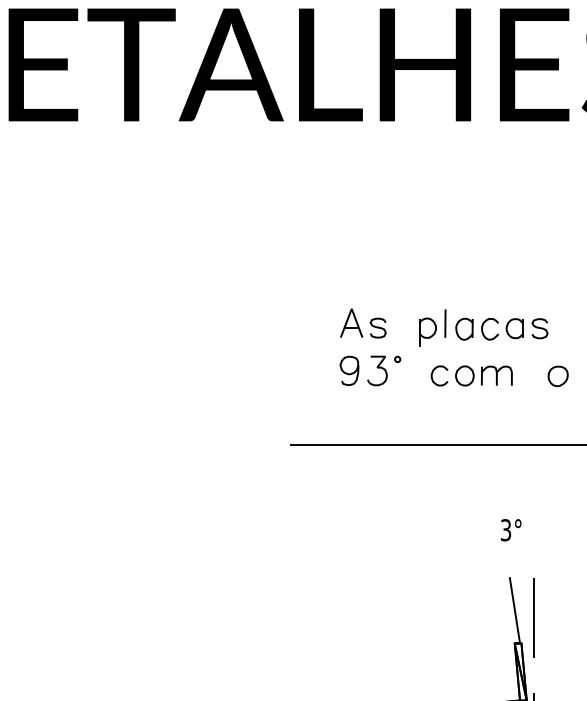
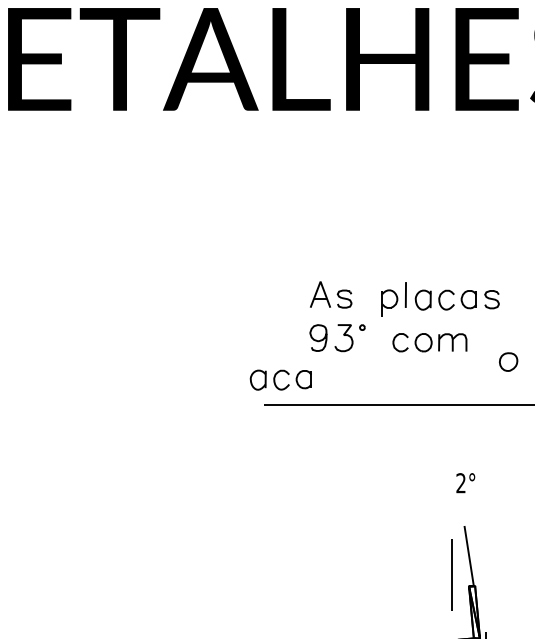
part: (558, 375) -> (508, 361), moved
part: (307, 416) -> (280, 379), added
text: (505, 530) -> (460, 483), 3° -> 2°
line: (532, 617) -> (451, 574), moved

